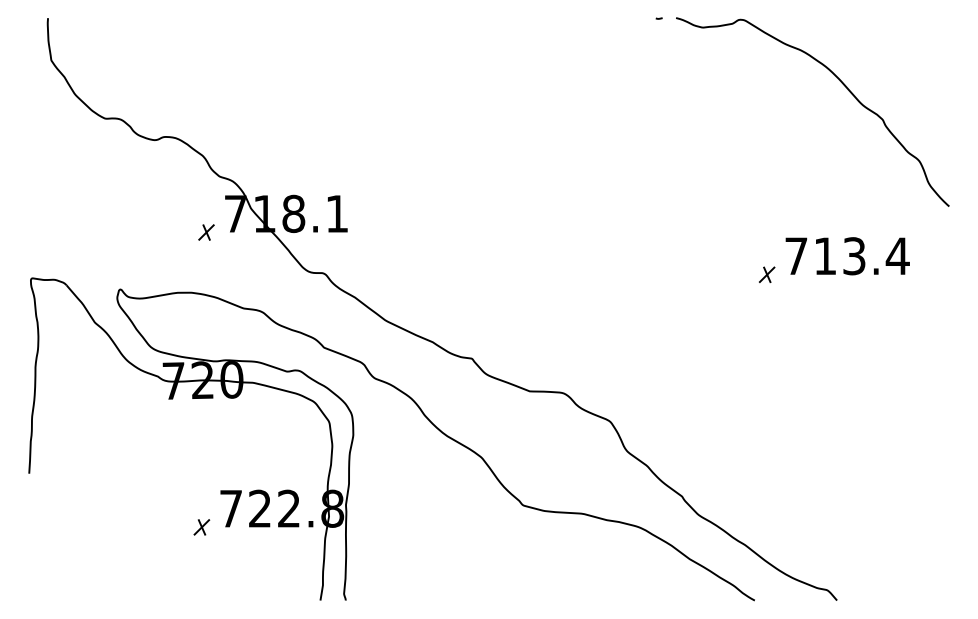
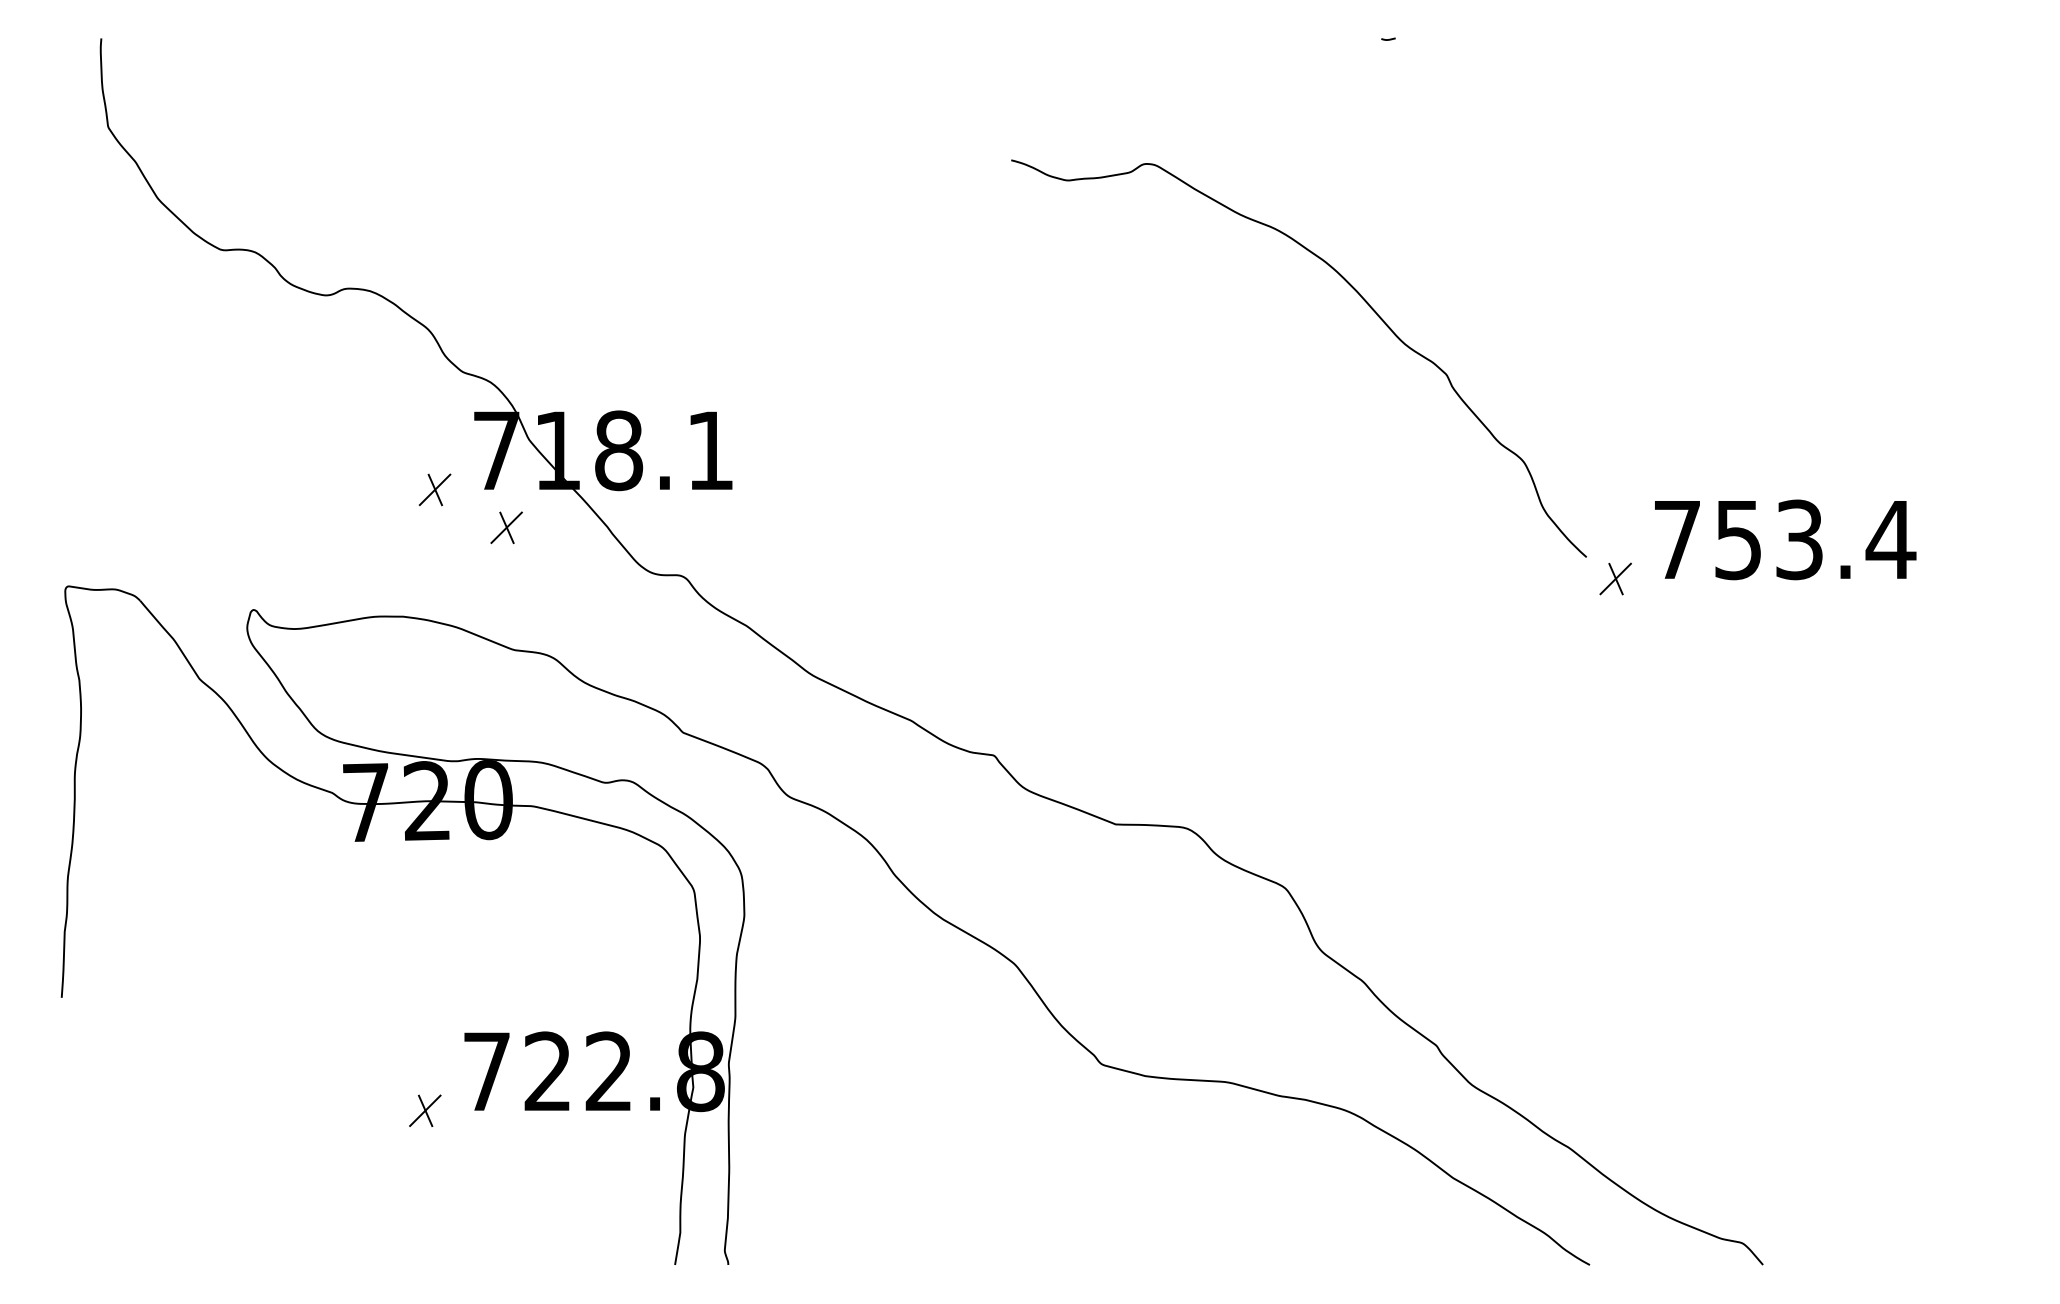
curve: (840, 82) -> (1357, 296), moved
part: (240, 250) -> (506, 527), added
text: (824, 256) -> (1736, 540), 713.4 -> 753.4

